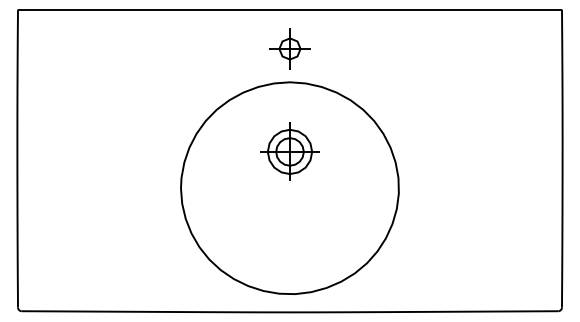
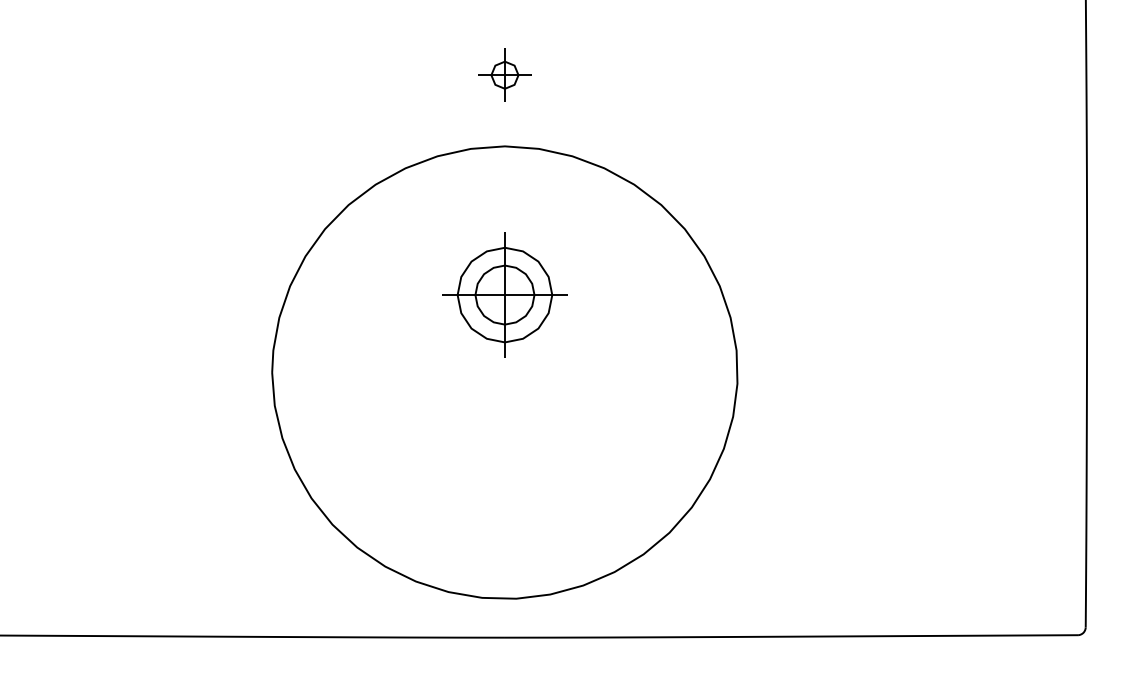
part: (289, 48) -> (503, 74), size x0.6

